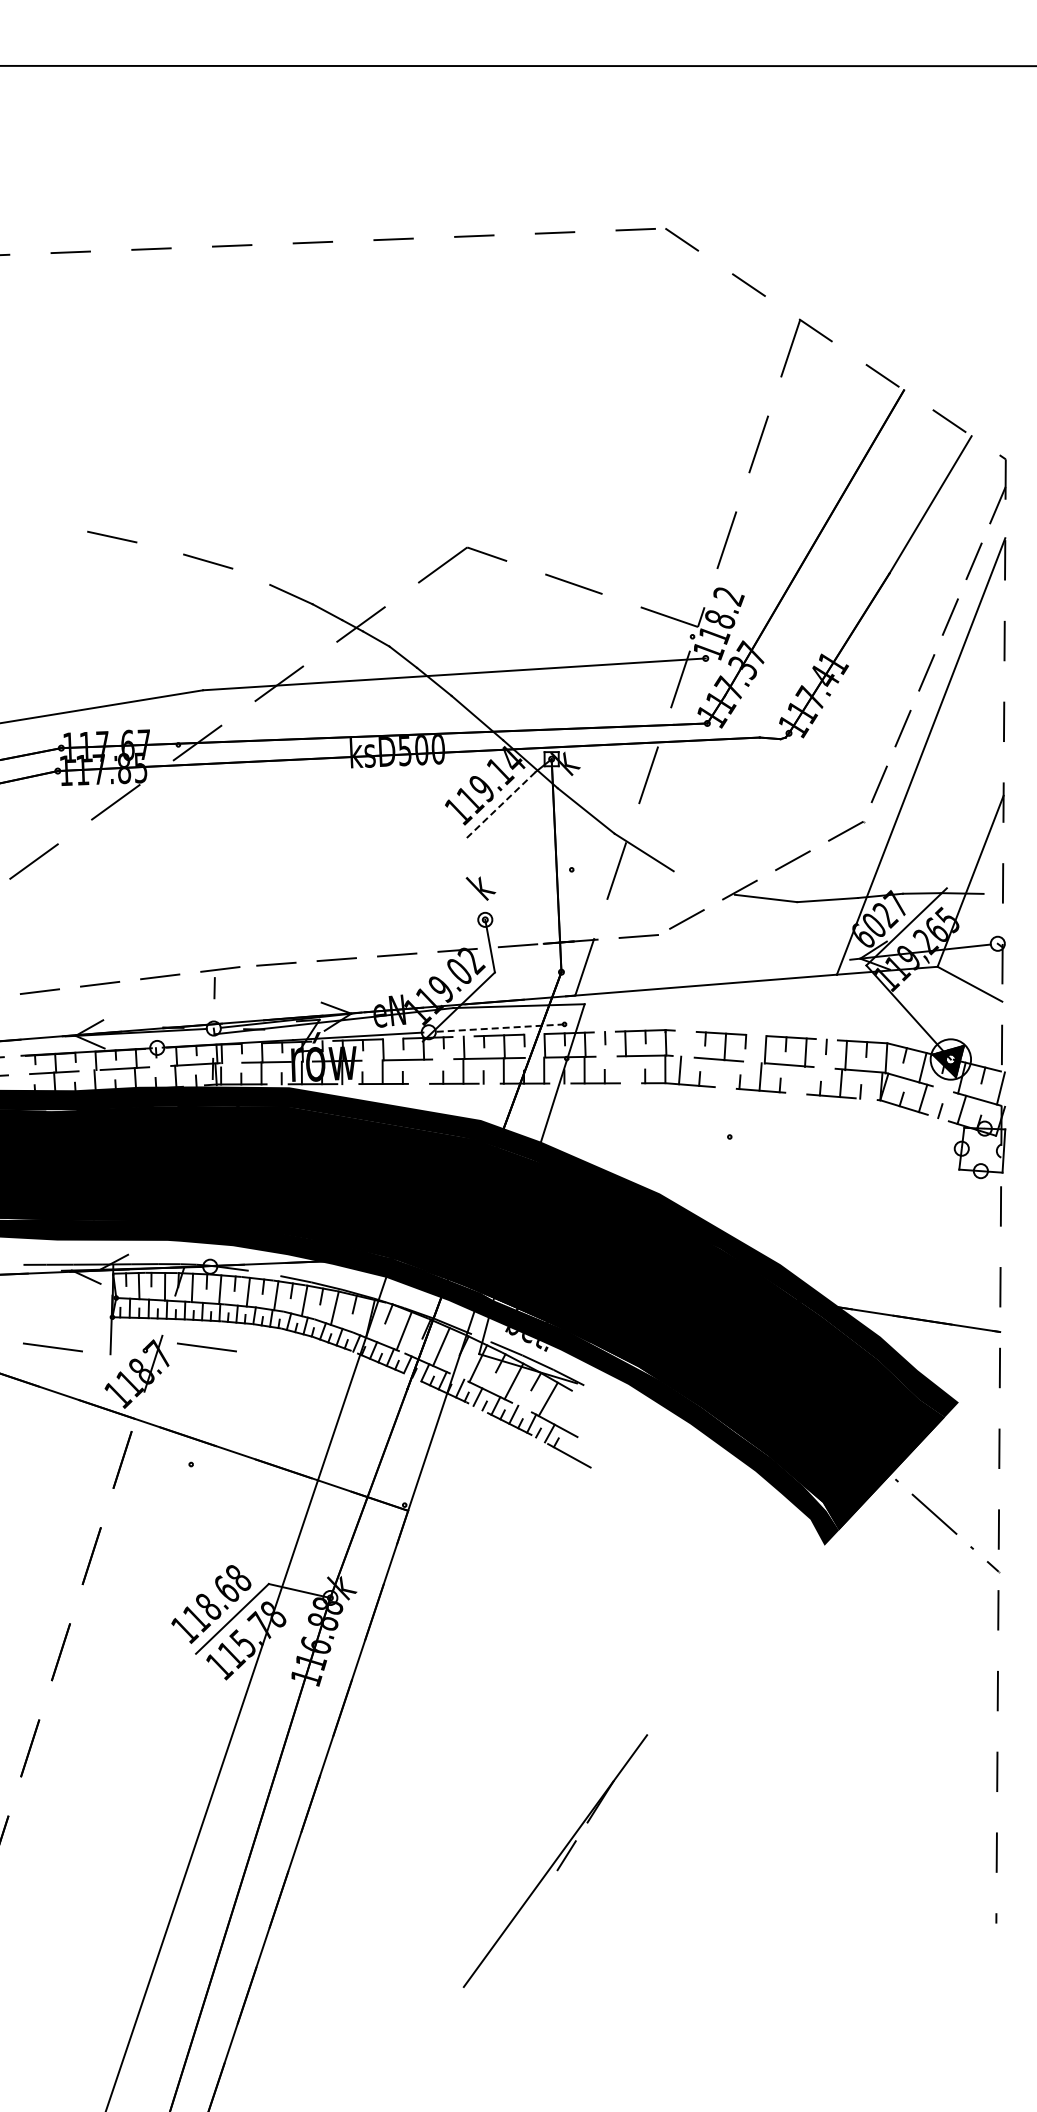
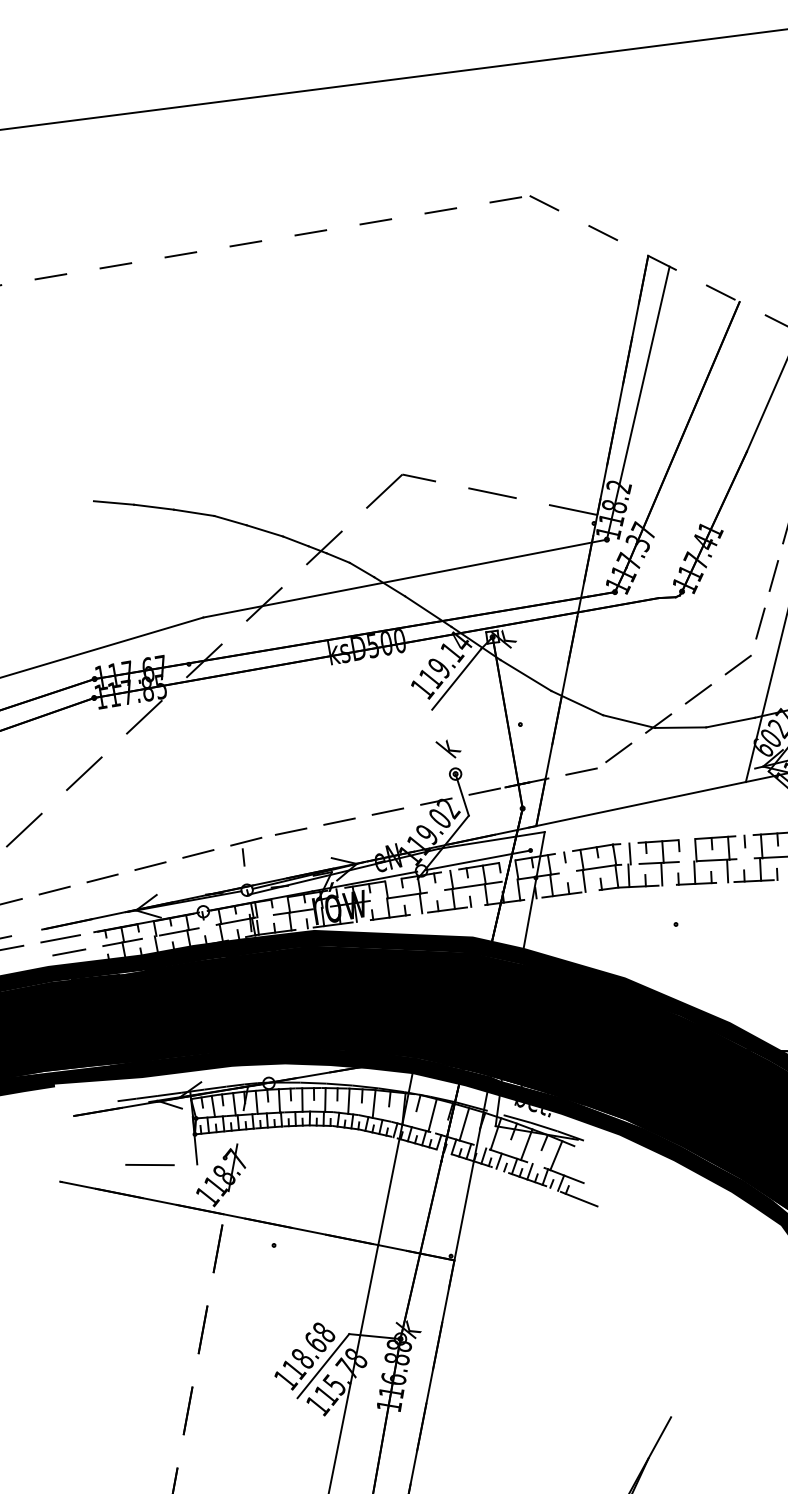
line: (764, 497) -> (637, 403), added
line: (160, 548) -> (154, 507), added
line: (251, 576) -> (230, 520), added
line: (687, 657) -> (592, 540), added
line: (501, 804) -> (456, 679), dashed -> solid
line: (703, 882) -> (628, 721), added
line: (498, 1028) -> (477, 860), dashed -> solid
line: (684, 1043) -> (629, 853), added
line: (624, 1069) -> (583, 880), added
line: (423, 1071) -> (421, 903), added
line: (720, 1073) -> (661, 874), added
line: (800, 1079) -> (727, 870), added
line: (264, 1273) -> (313, 1083), added
line: (206, 1347) -> (274, 1149), removed

